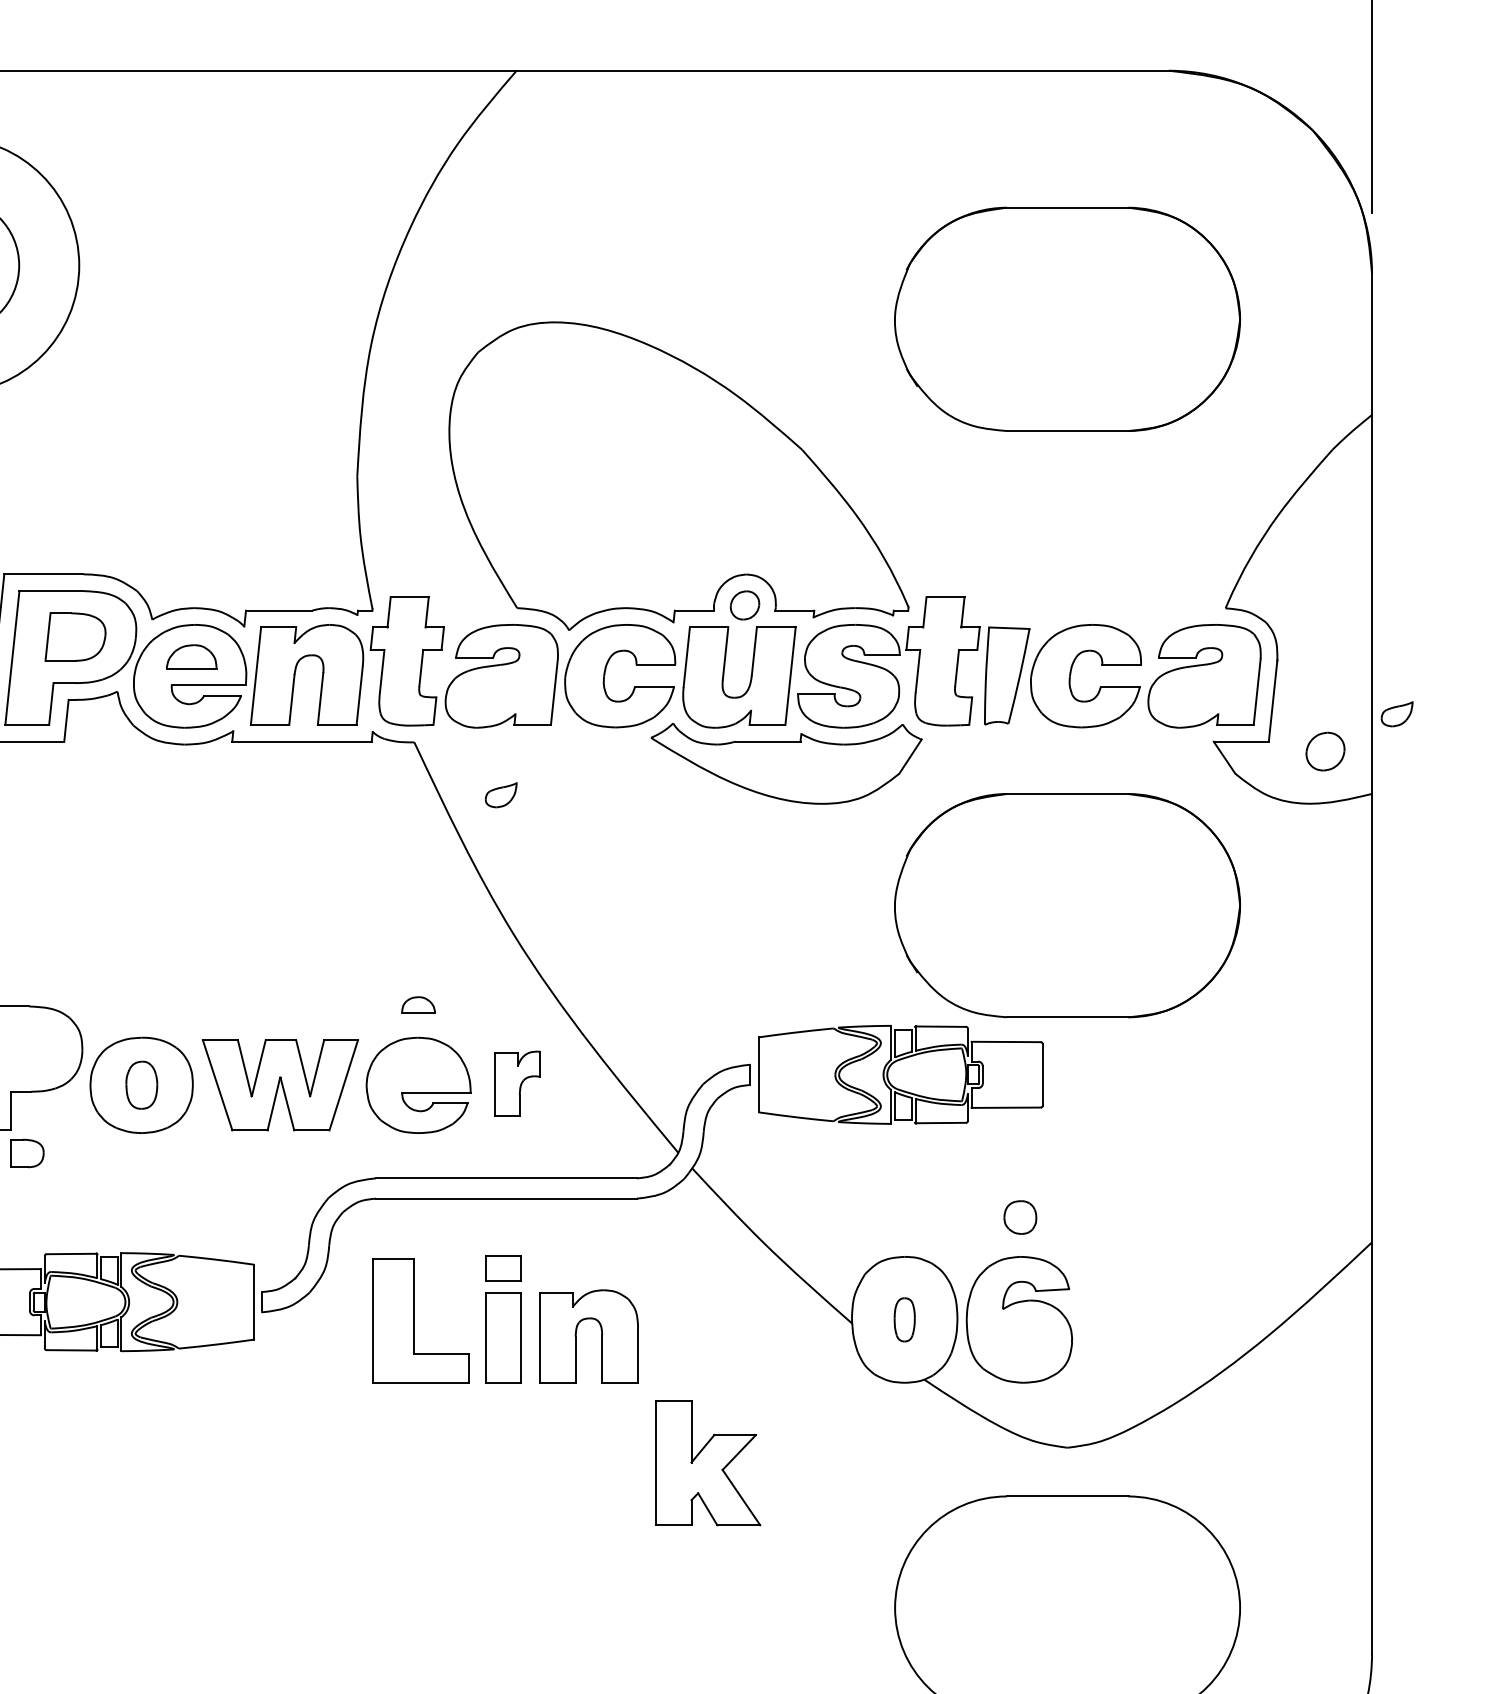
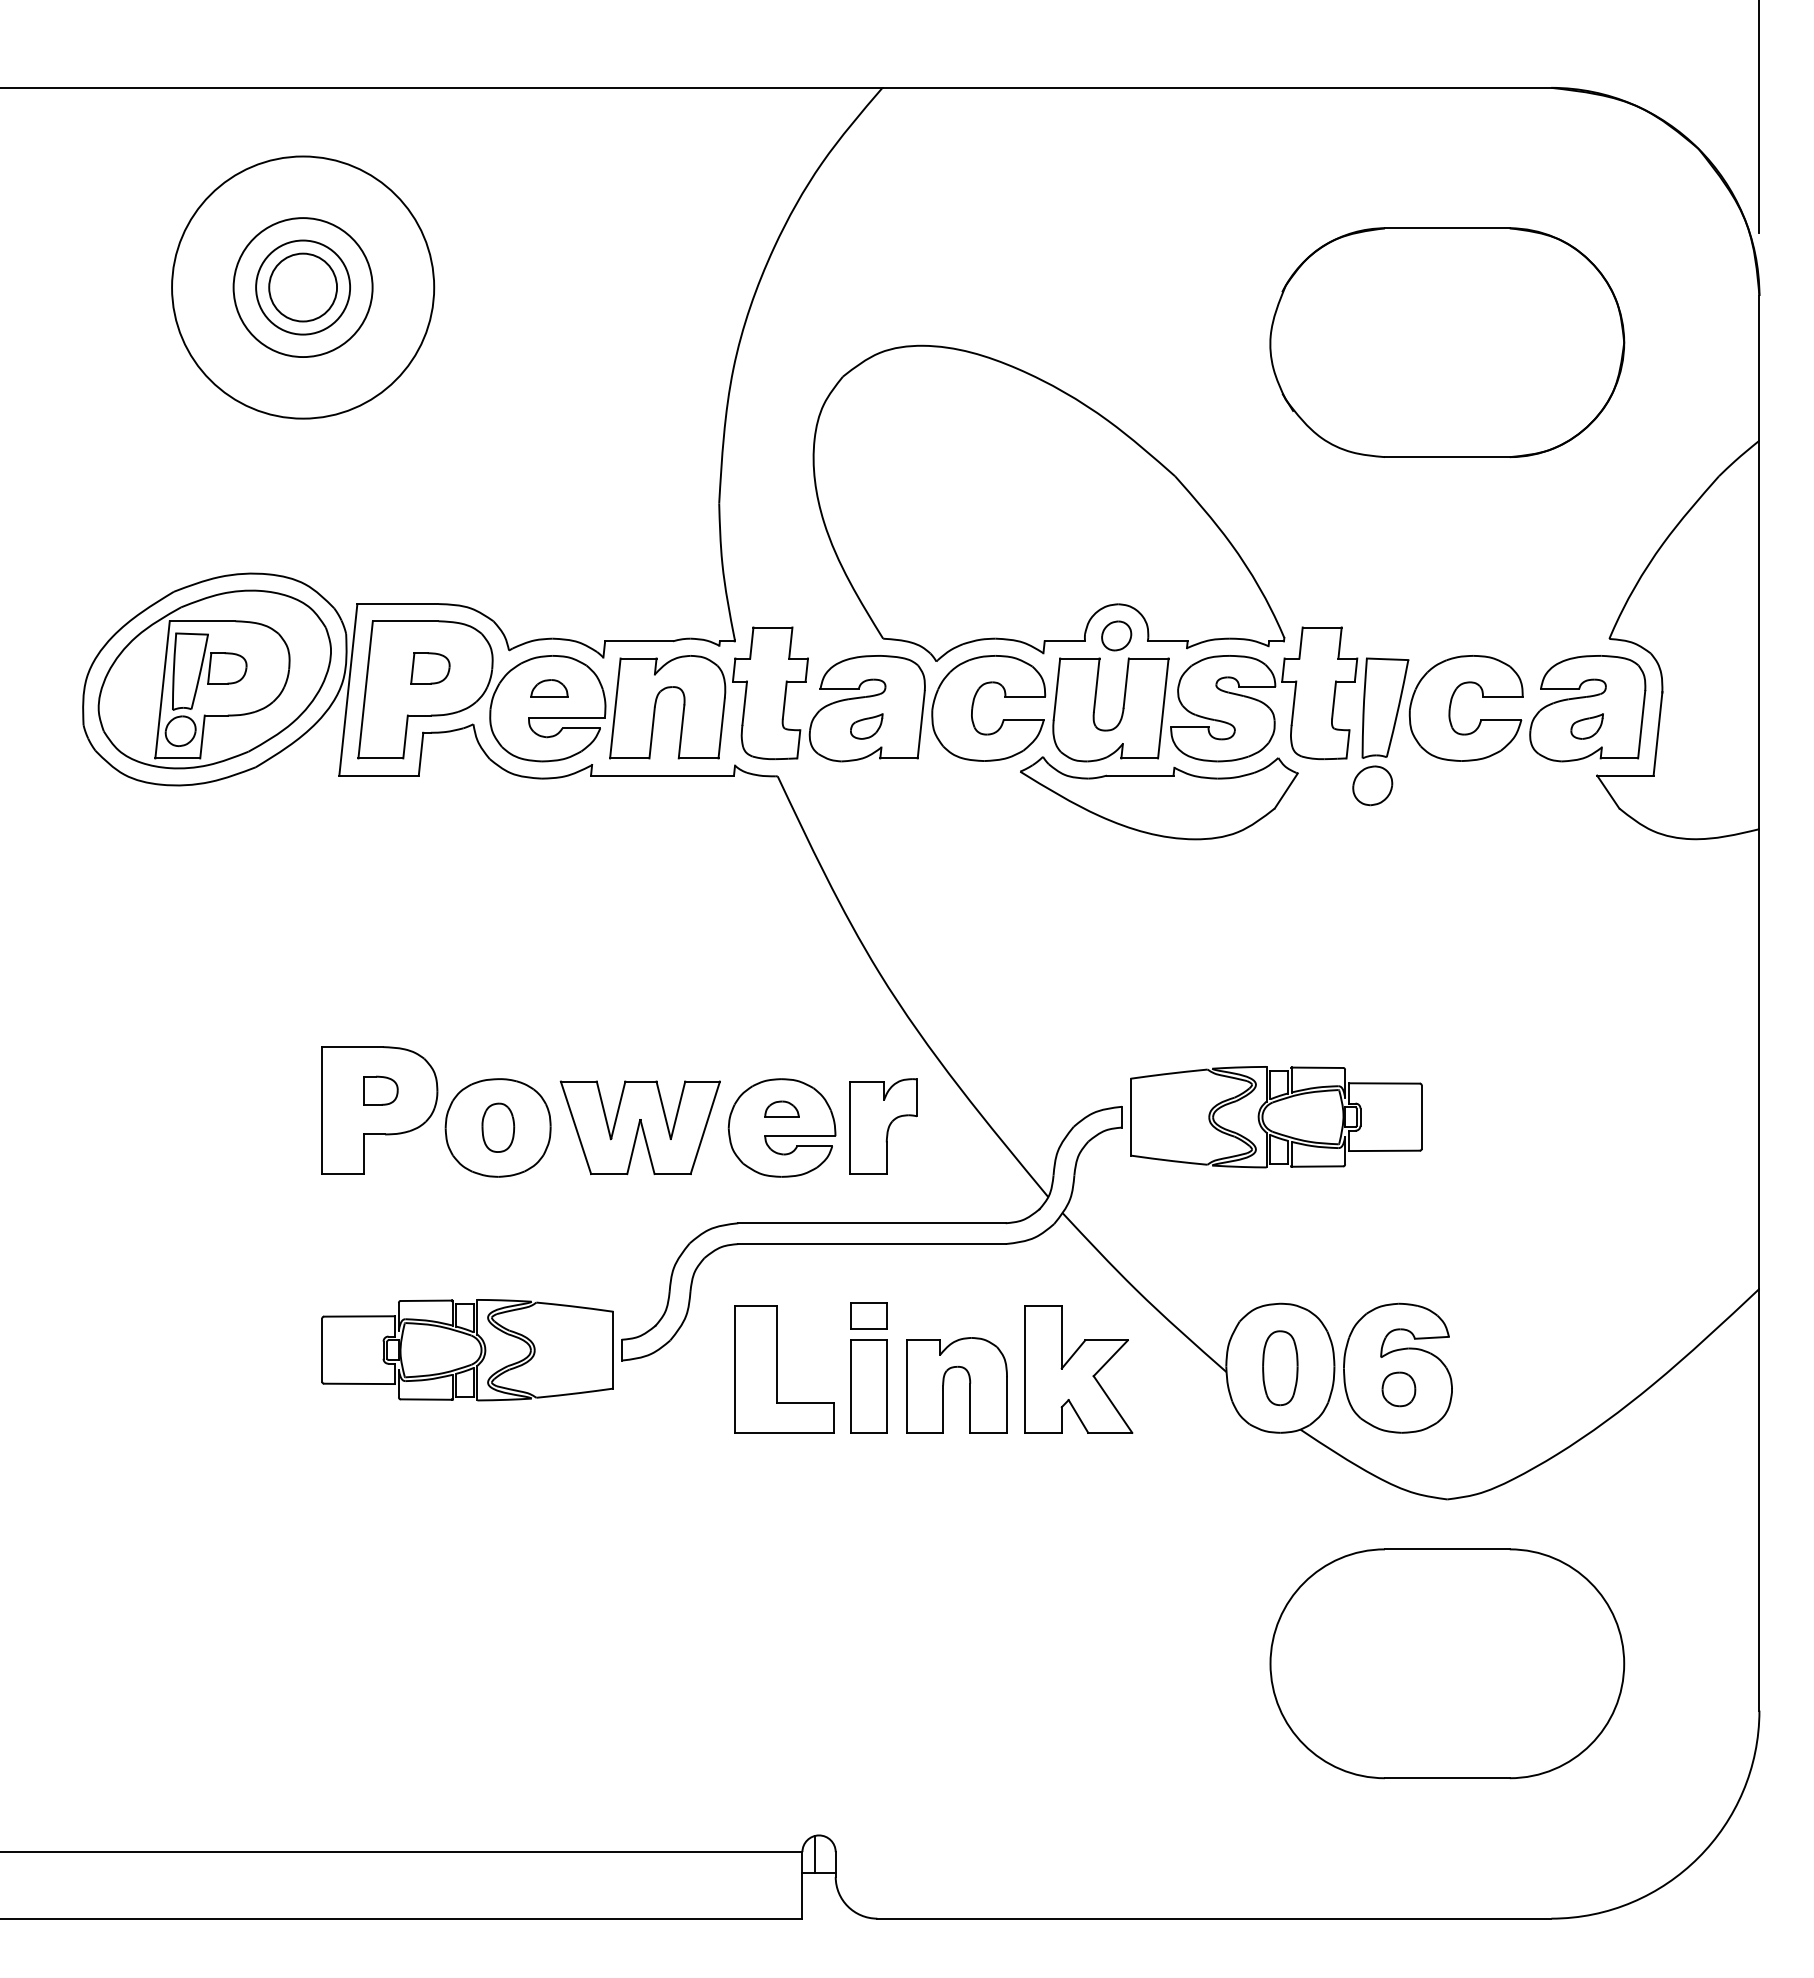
part: (75, 637) -> (430, 668), size x0.62
part: (191, 656) -> (549, 688), size x0.71
part: (1396, 714) -> (1586, 726), moved
part: (1325, 751) -> (1372, 785), moved
part: (500, 795) -> (866, 726), moved
part: (1067, 905) -> (1447, 943), removed
part: (418, 1003) -> (781, 1108), moved
part: (517, 1083) -> (883, 1126), size x1.43
part: (26, 1153) -> (380, 1090), moved
part: (1019, 1217) -> (1398, 1389), moved
part: (904, 1320) -> (1280, 1368), size x1.67
part: (707, 1463) -> (1078, 1369), moved

